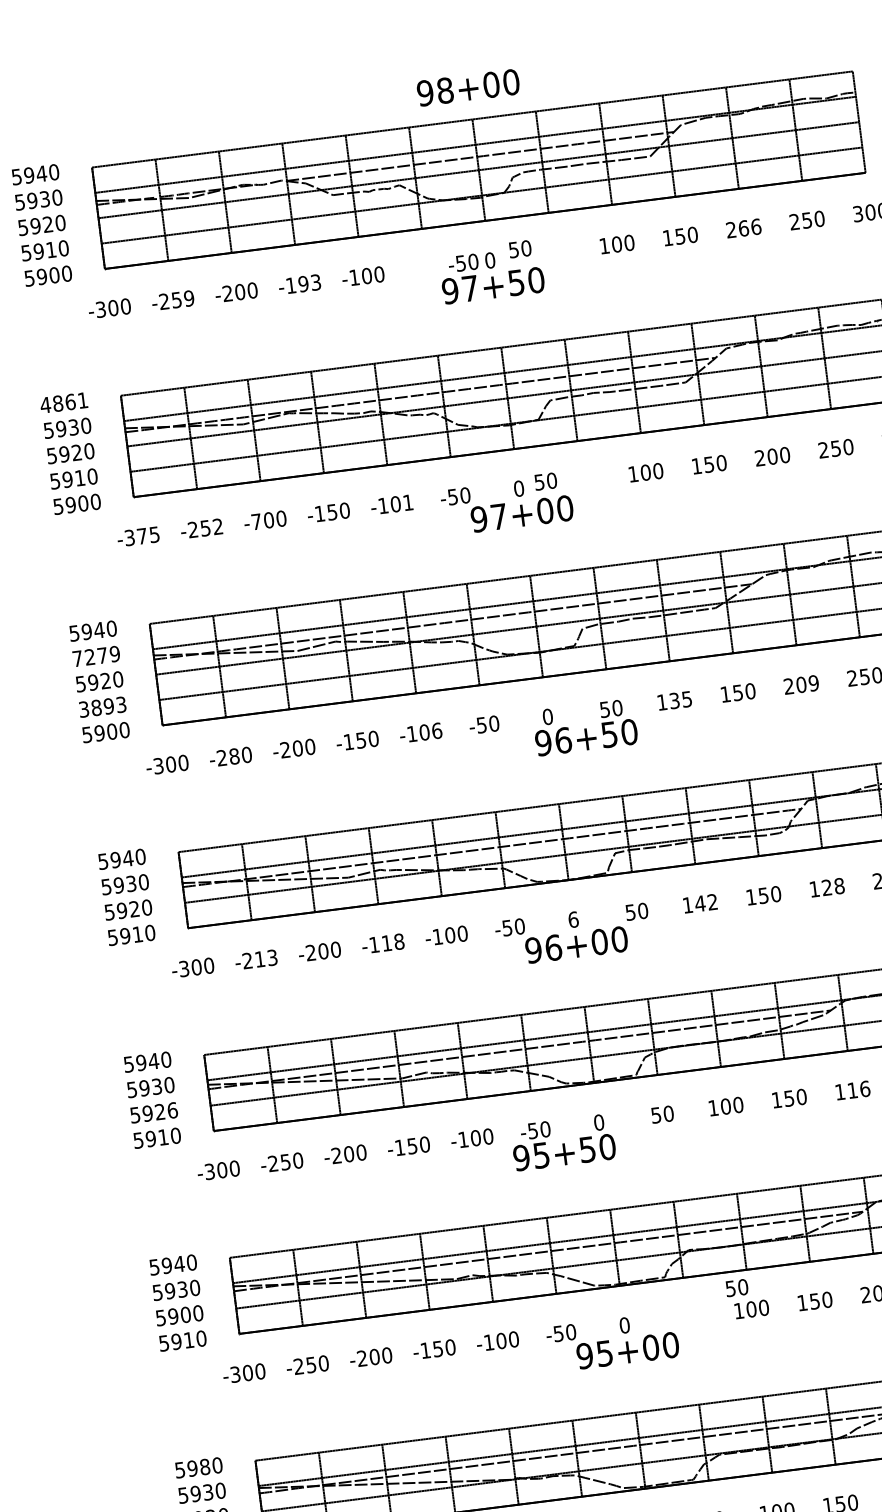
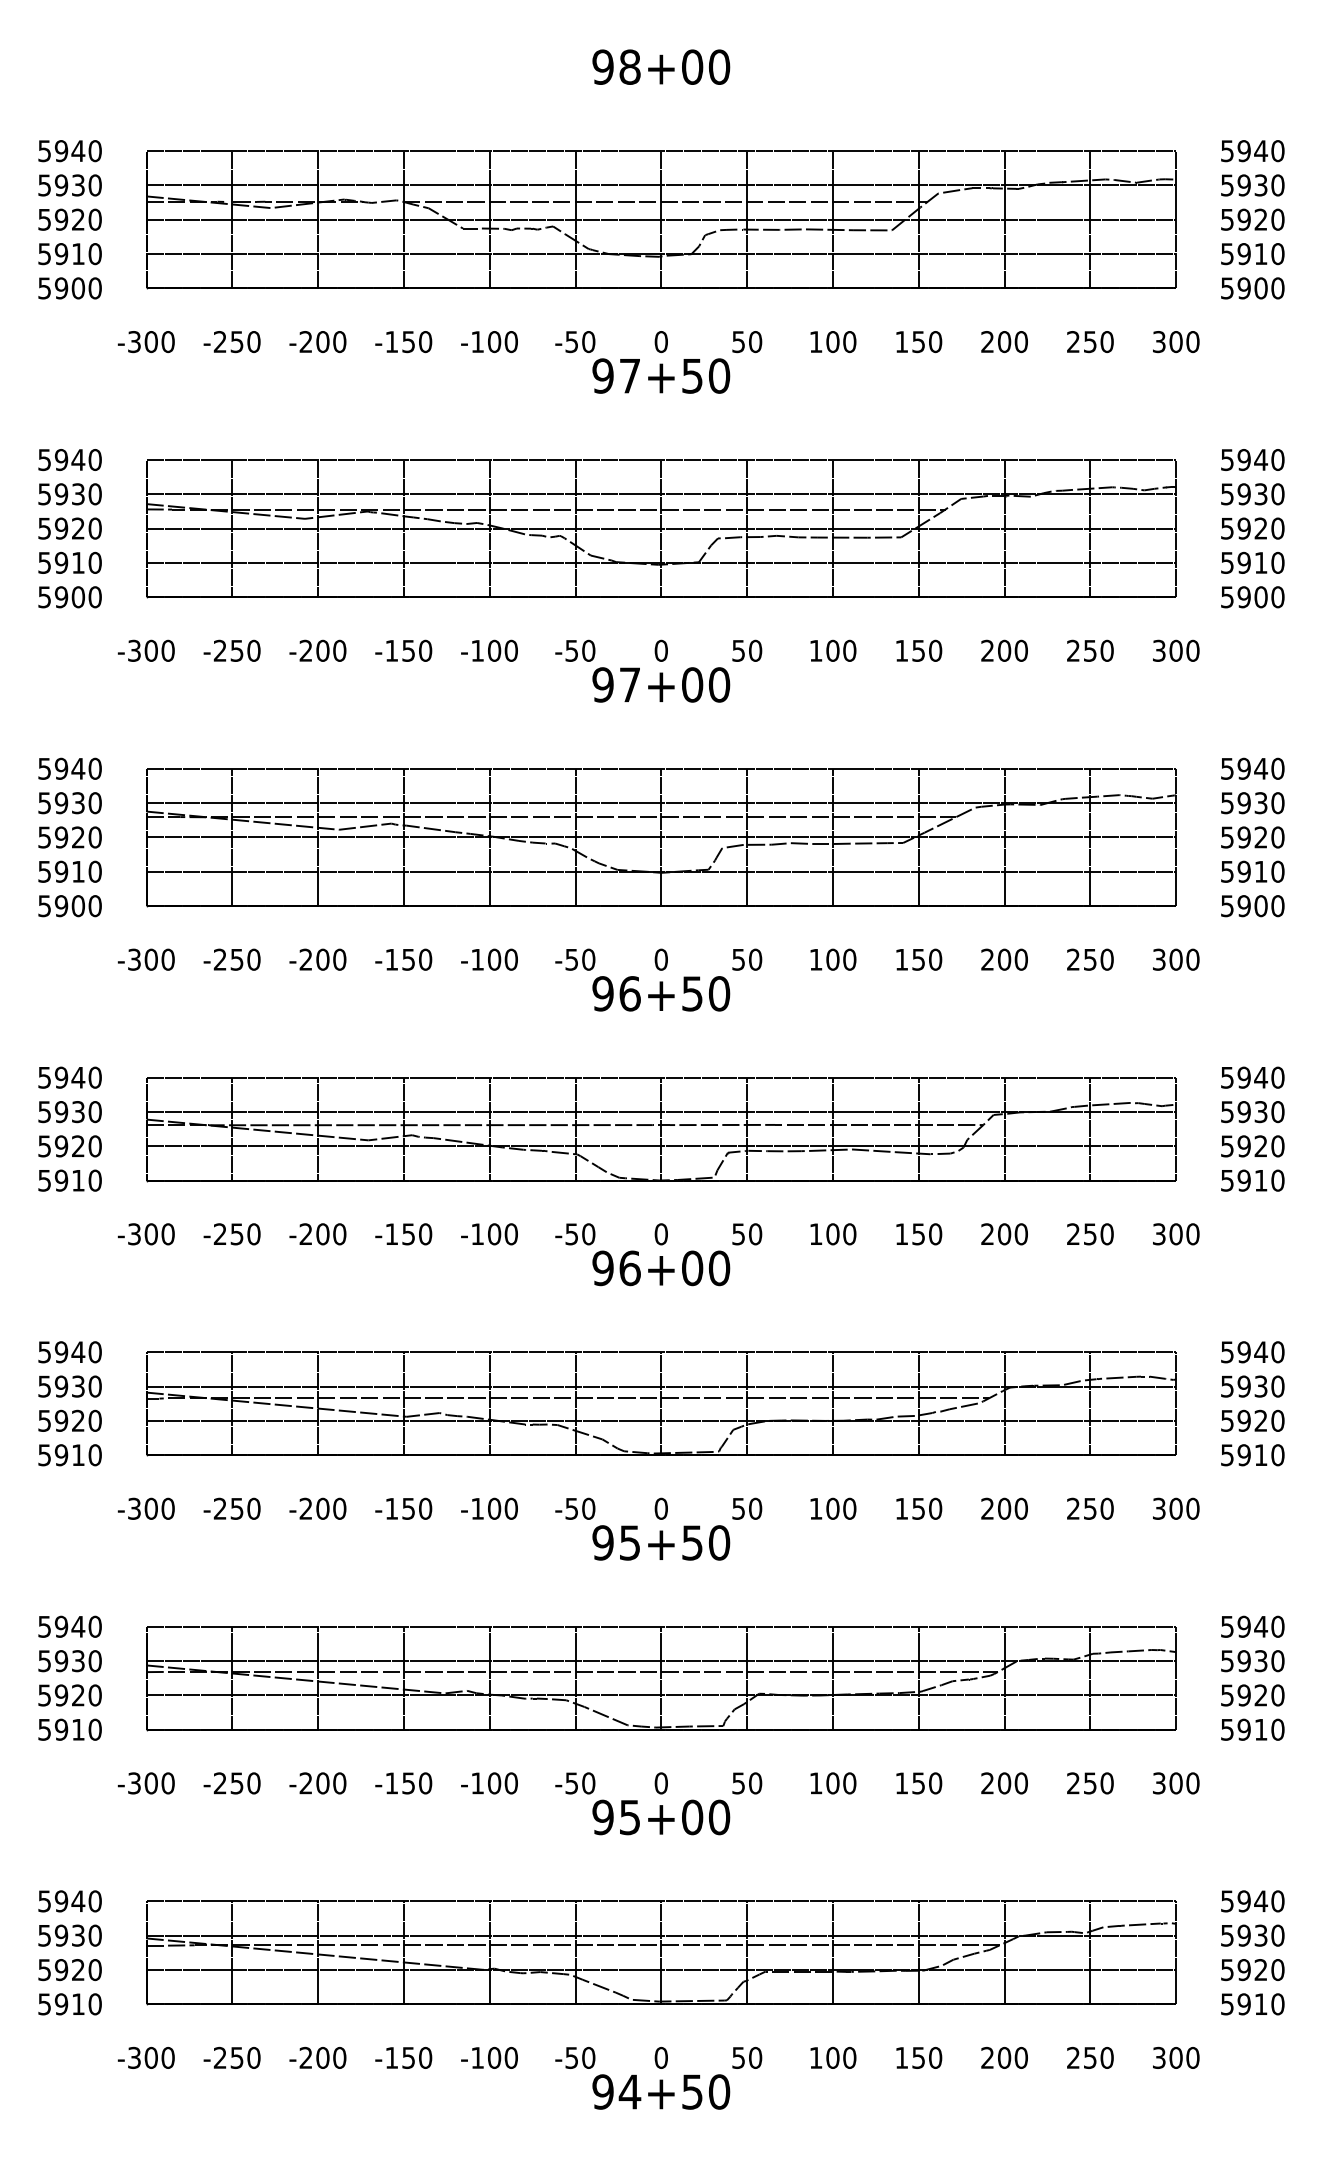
text: (468, 87) -> (661, 66), moved
text: (750, 227) -> (1013, 341), 266 -> 200
text: (520, 249) -> (747, 342), moved
text: (463, 263) -> (575, 342), moved
text: (310, 283) -> (417, 342), -193 -> -150
text: (188, 298) -> (253, 342), -259 -> -250
text: (64, 403) -> (69, 460), 4861 -> 5940
text: (546, 481) -> (747, 650), moved
text: (407, 502) -> (510, 650), -101 -> -100
text: (256, 521) -> (305, 650), -700 -> -200
text: (217, 526) -> (253, 650), -252 -> -250
text: (148, 535) -> (159, 650), -375 -> -300
text: (96, 656) -> (69, 803), 7279 -> 5930
text: (813, 683) -> (1020, 959), 209 -> 200
text: (680, 699) -> (841, 959), 135 -> 100
text: (103, 706) -> (70, 871), 3893 -> 5910
text: (437, 730) -> (511, 959), -106 -> -100
text: (586, 737) -> (661, 993), moved
text: (233, 756) -> (236, 959), -280 -> -250
text: (827, 887) -> (1004, 1234), 128 -> 200
text: (705, 903) -> (840, 1234), 142 -> 100
text: (573, 919) -> (661, 1234), 6 -> 0
text: (393, 942) -> (417, 1234), -118 -> -150
text: (266, 958) -> (245, 1234), -213 -> -250
text: (852, 1090) -> (1004, 1508), 116 -> 200
text: (172, 1110) -> (94, 1420), 5926 -> 5920
text: (564, 1152) -> (661, 1542), moved
text: (737, 1288) -> (747, 1783), moved
text: (185, 1314) -> (78, 1695), 5900 -> 5920
text: (205, 1467) -> (78, 1901), 5980 -> 5940

